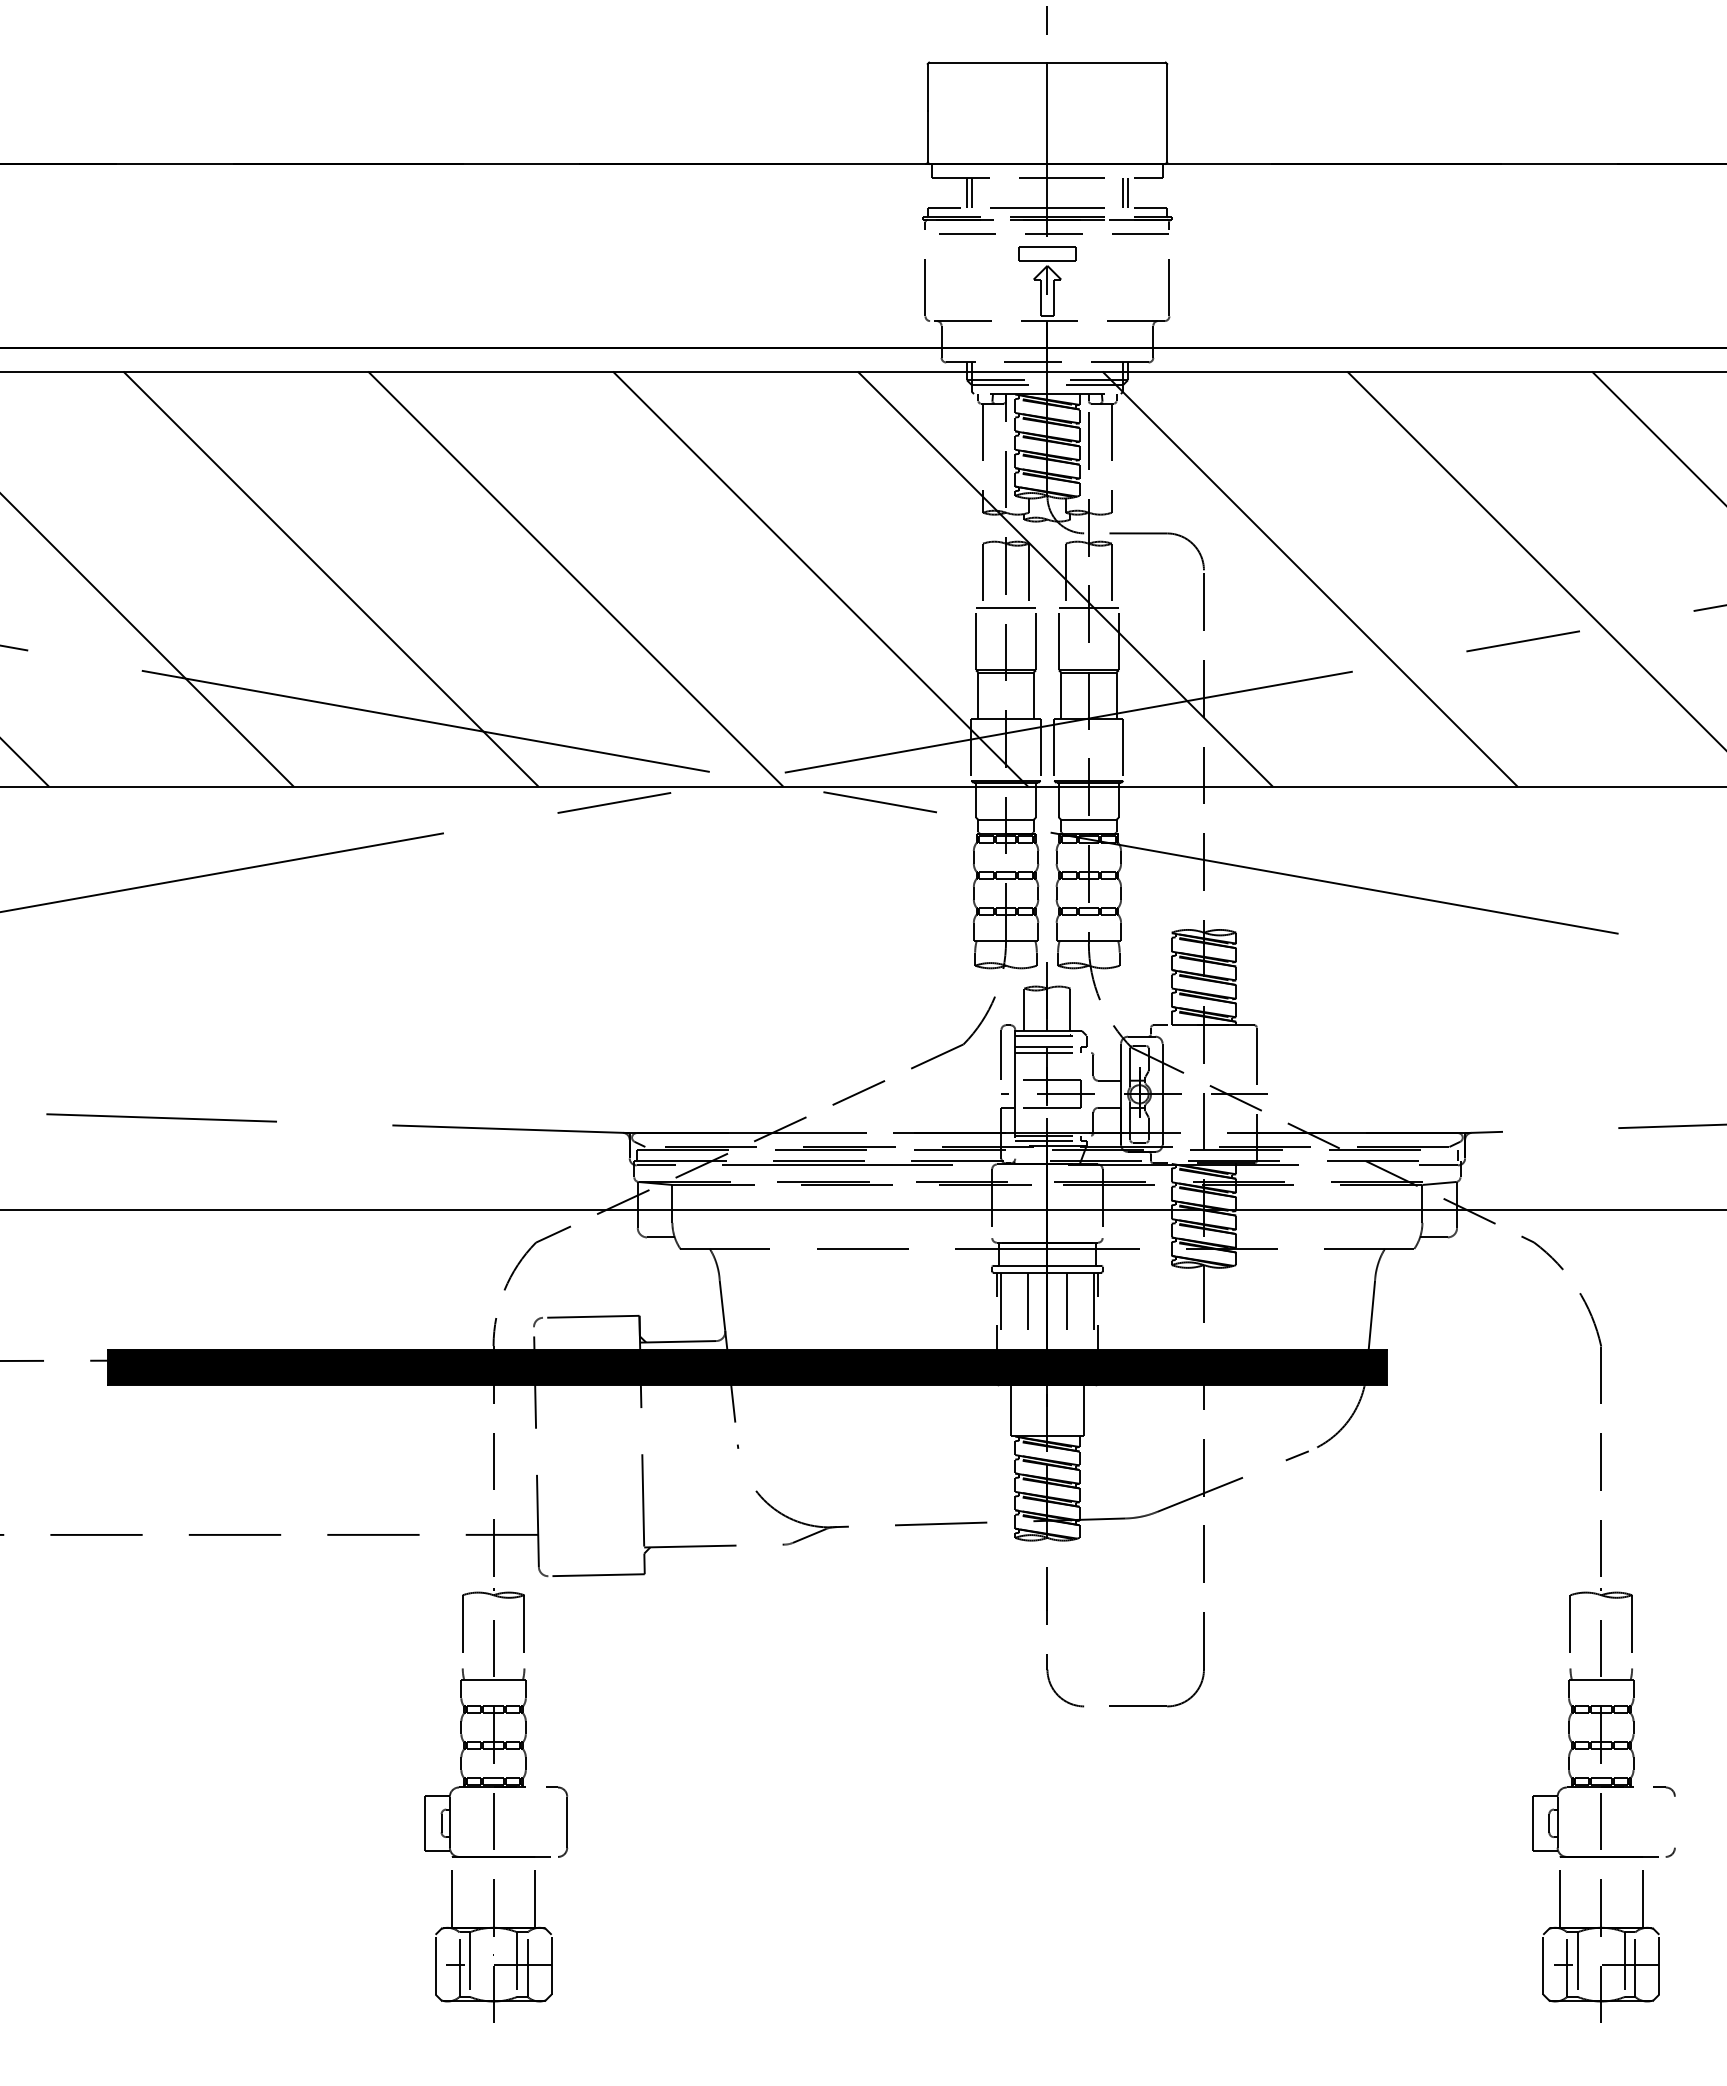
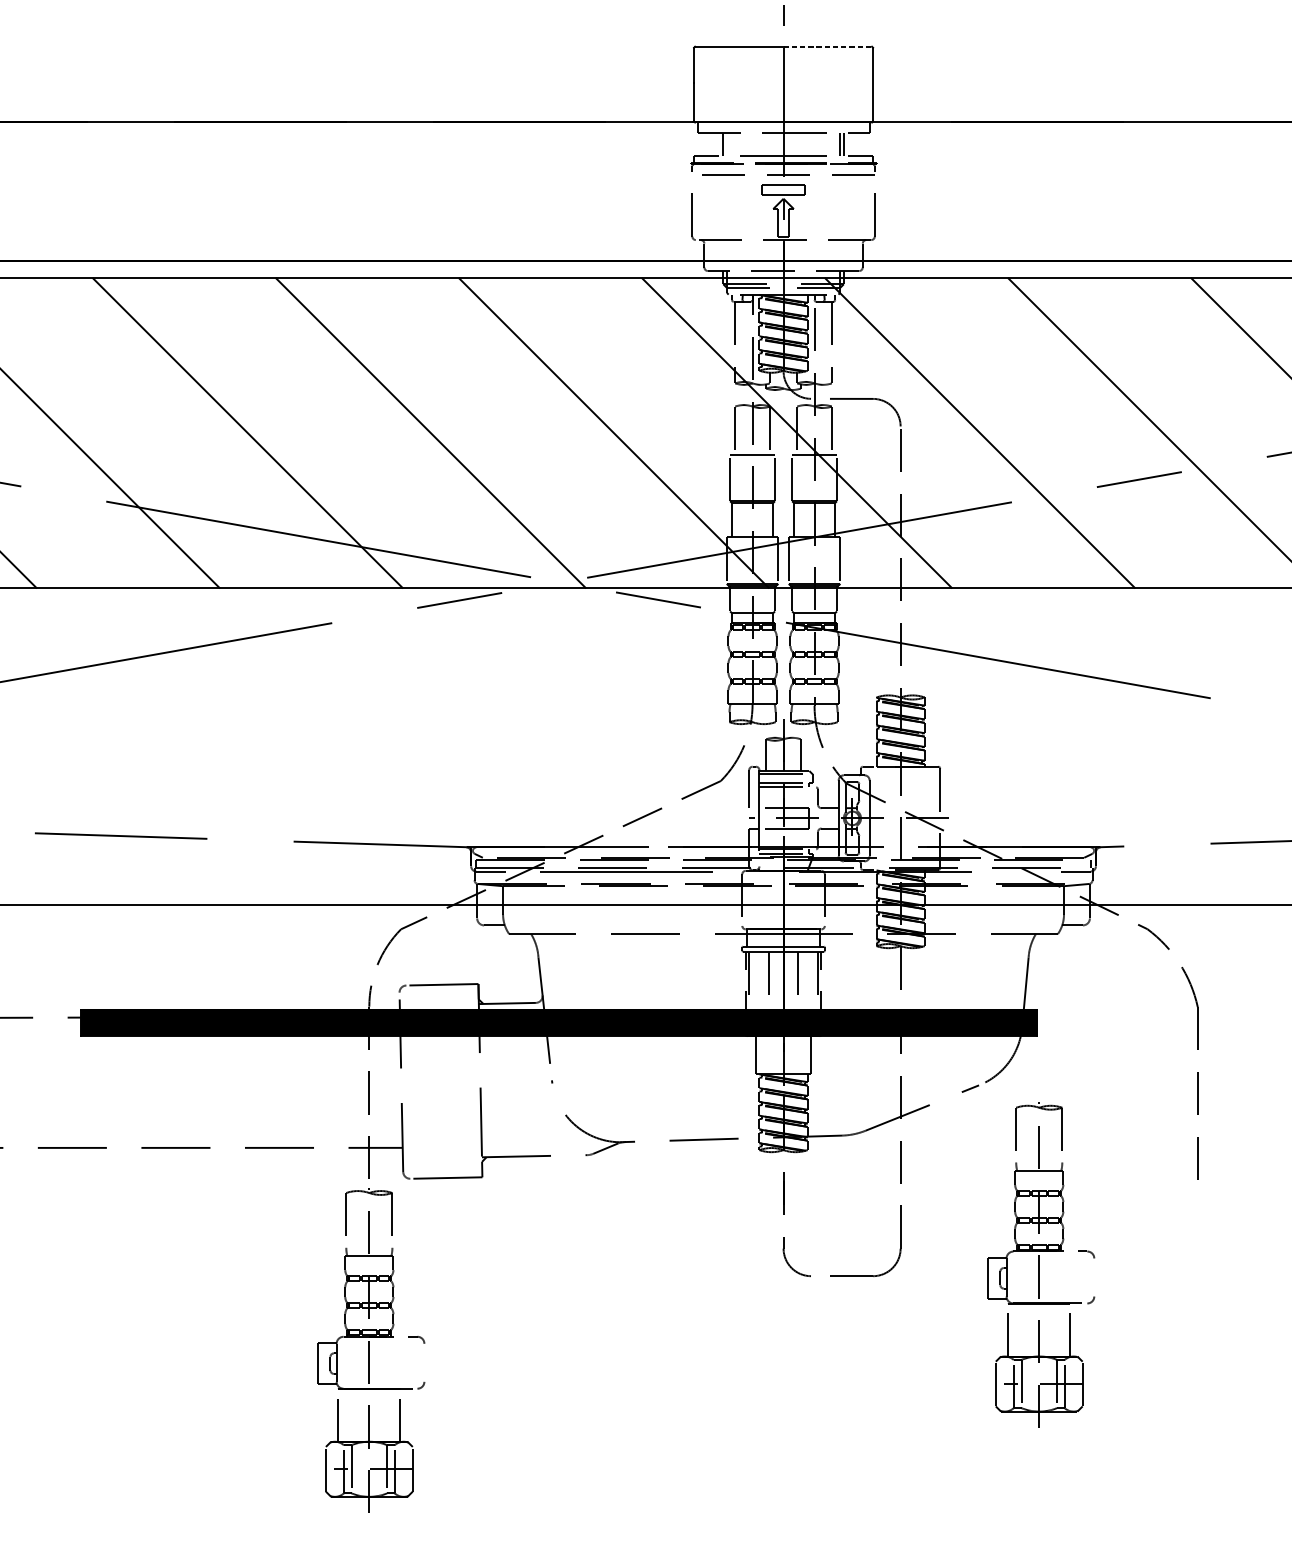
line: (1107, 62) -> (828, 46), solid -> dashed
line: (971, 192) -> (726, 143), removed
part: (1603, 1805) -> (1040, 1265), moved
line: (567, 1821) -> (424, 1362), removed

